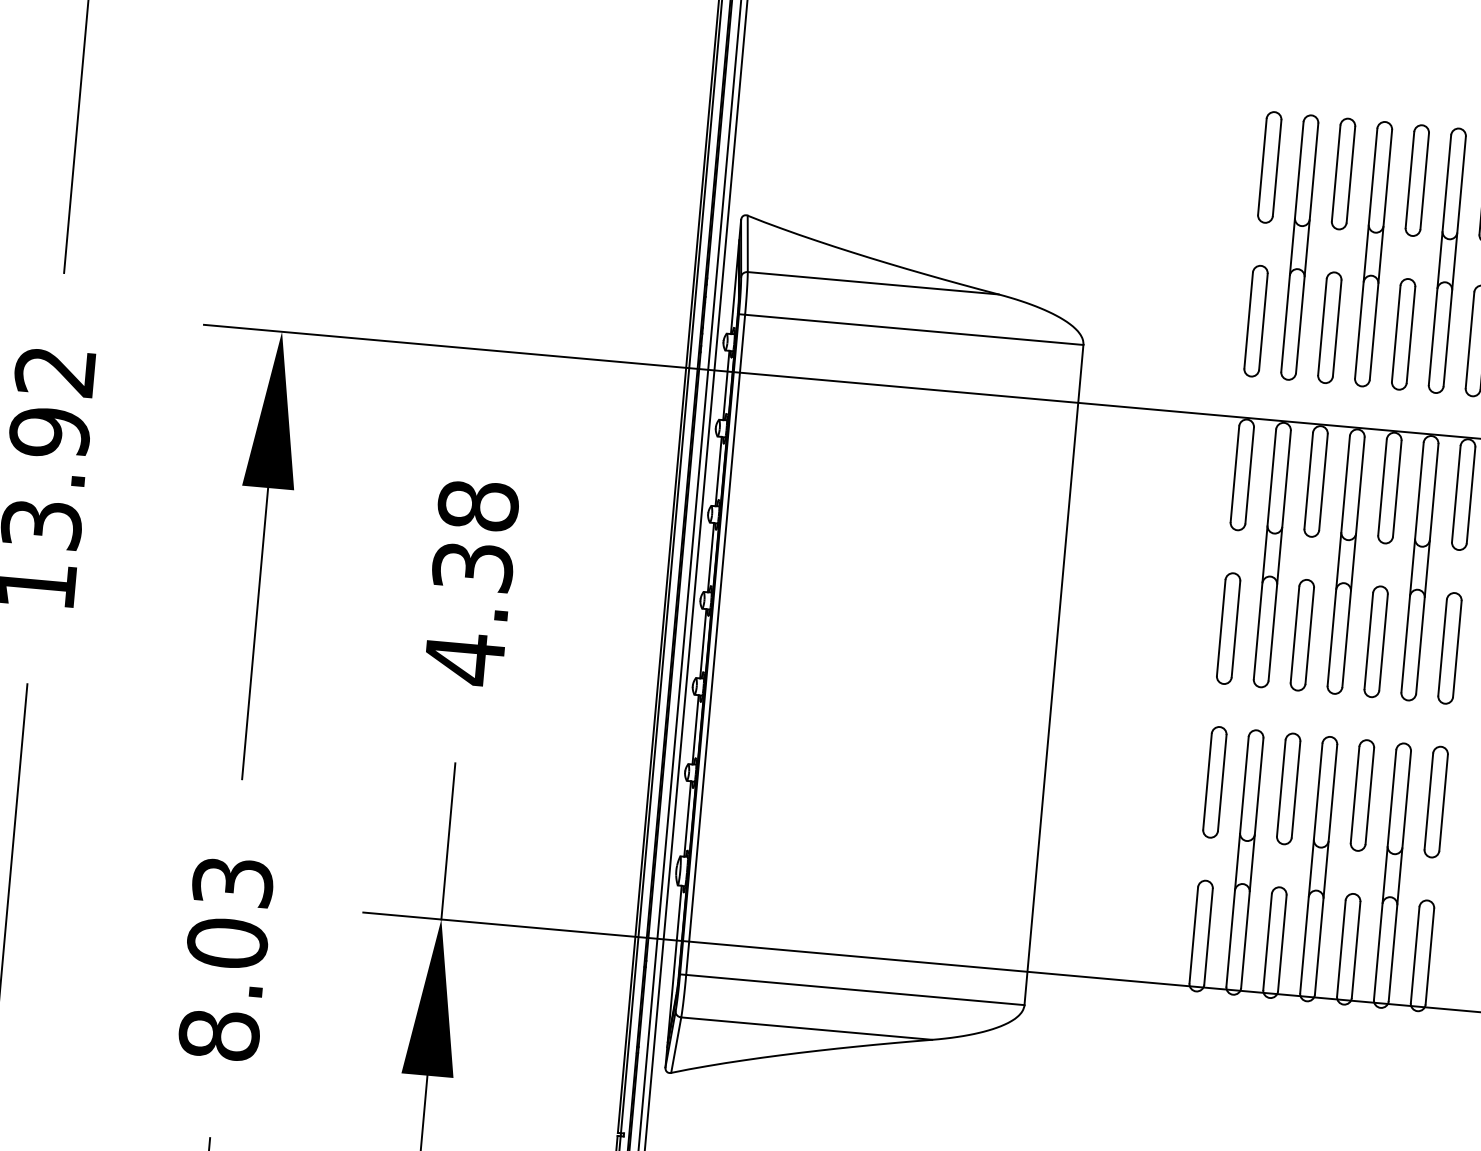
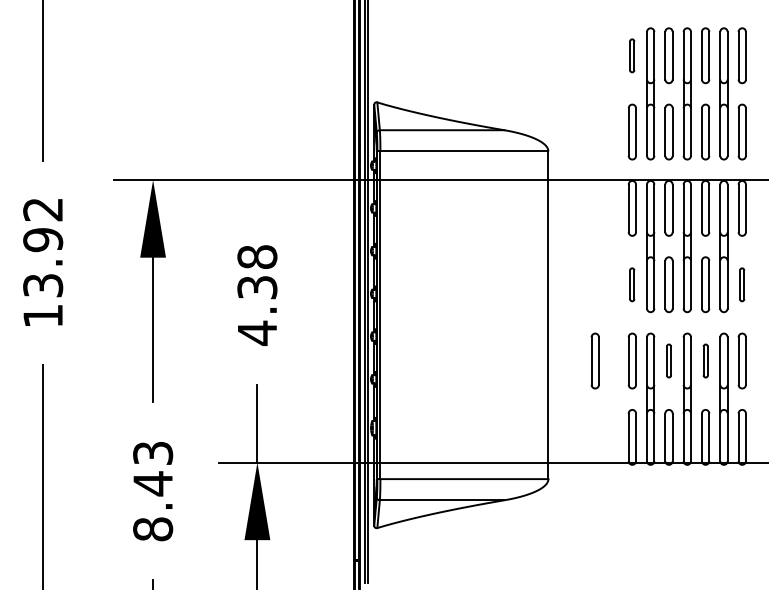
part: (1268, 166) -> (631, 55), size x0.6
part: (1226, 628) -> (631, 284), size x0.6
part: (1448, 647) -> (741, 284), size x0.6
part: (1138, 774) -> (594, 360), added
part: (1287, 787) -> (668, 360), size x0.6
part: (1362, 794) -> (705, 360), size x0.6
text: (228, 942) -> (153, 483), 8.03 -> 8.43

